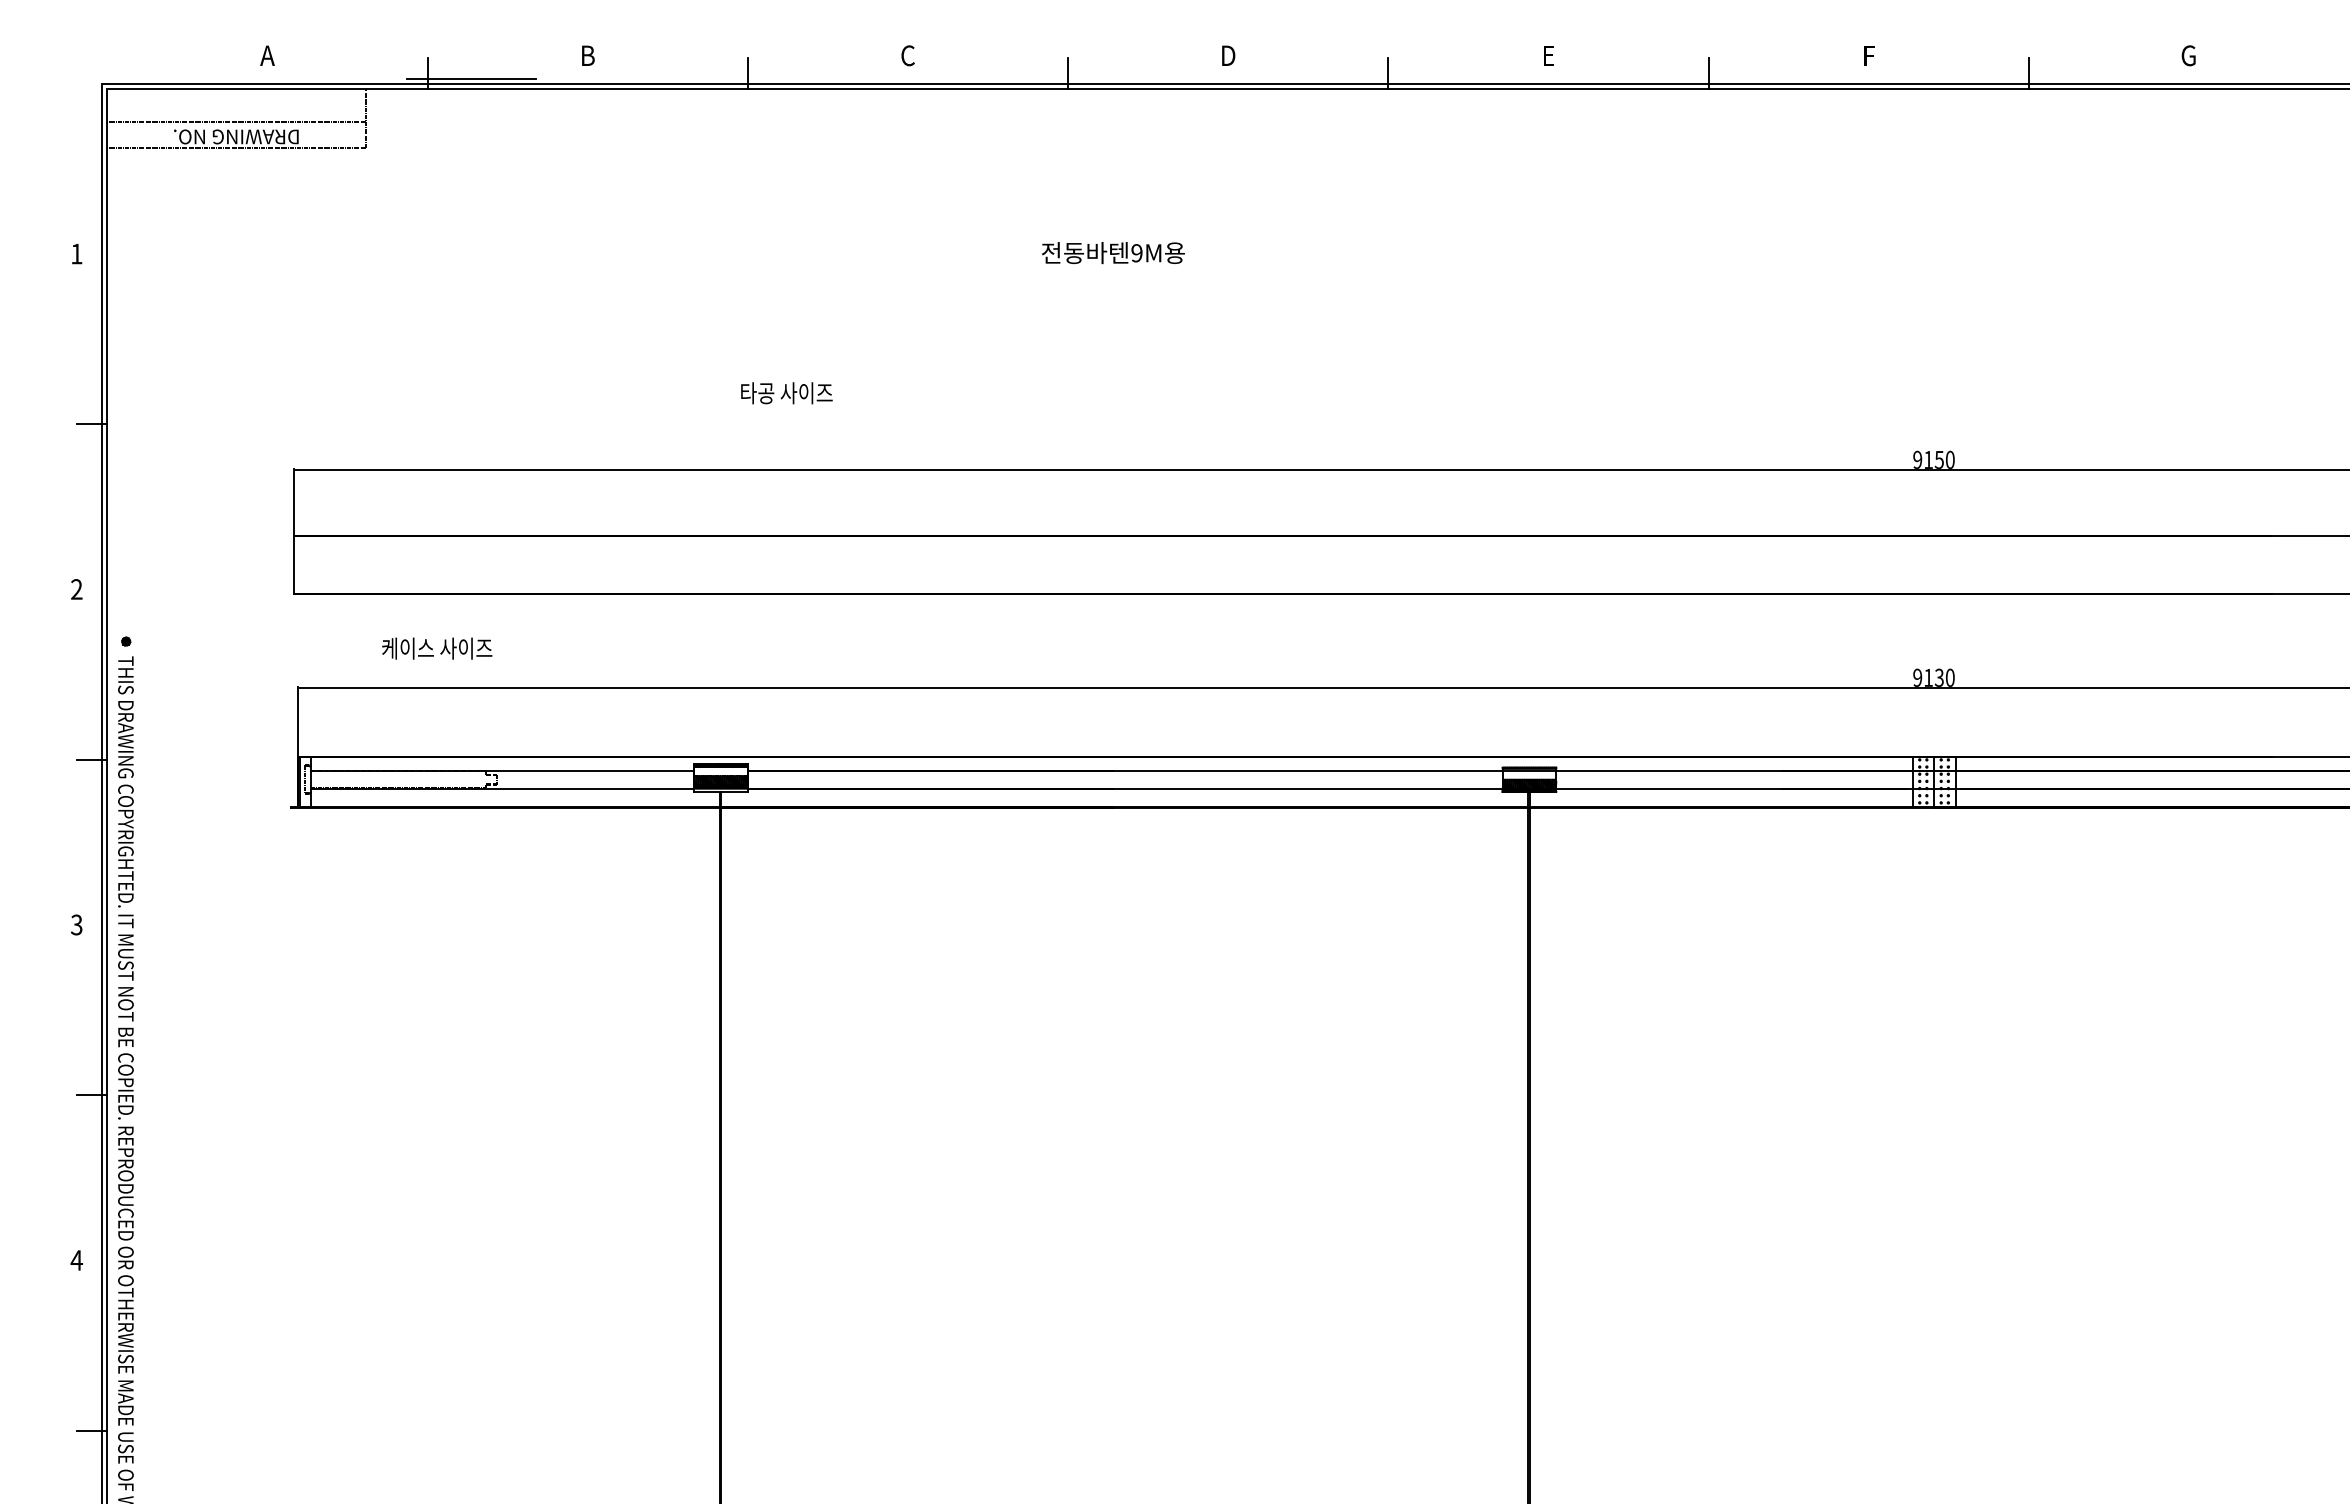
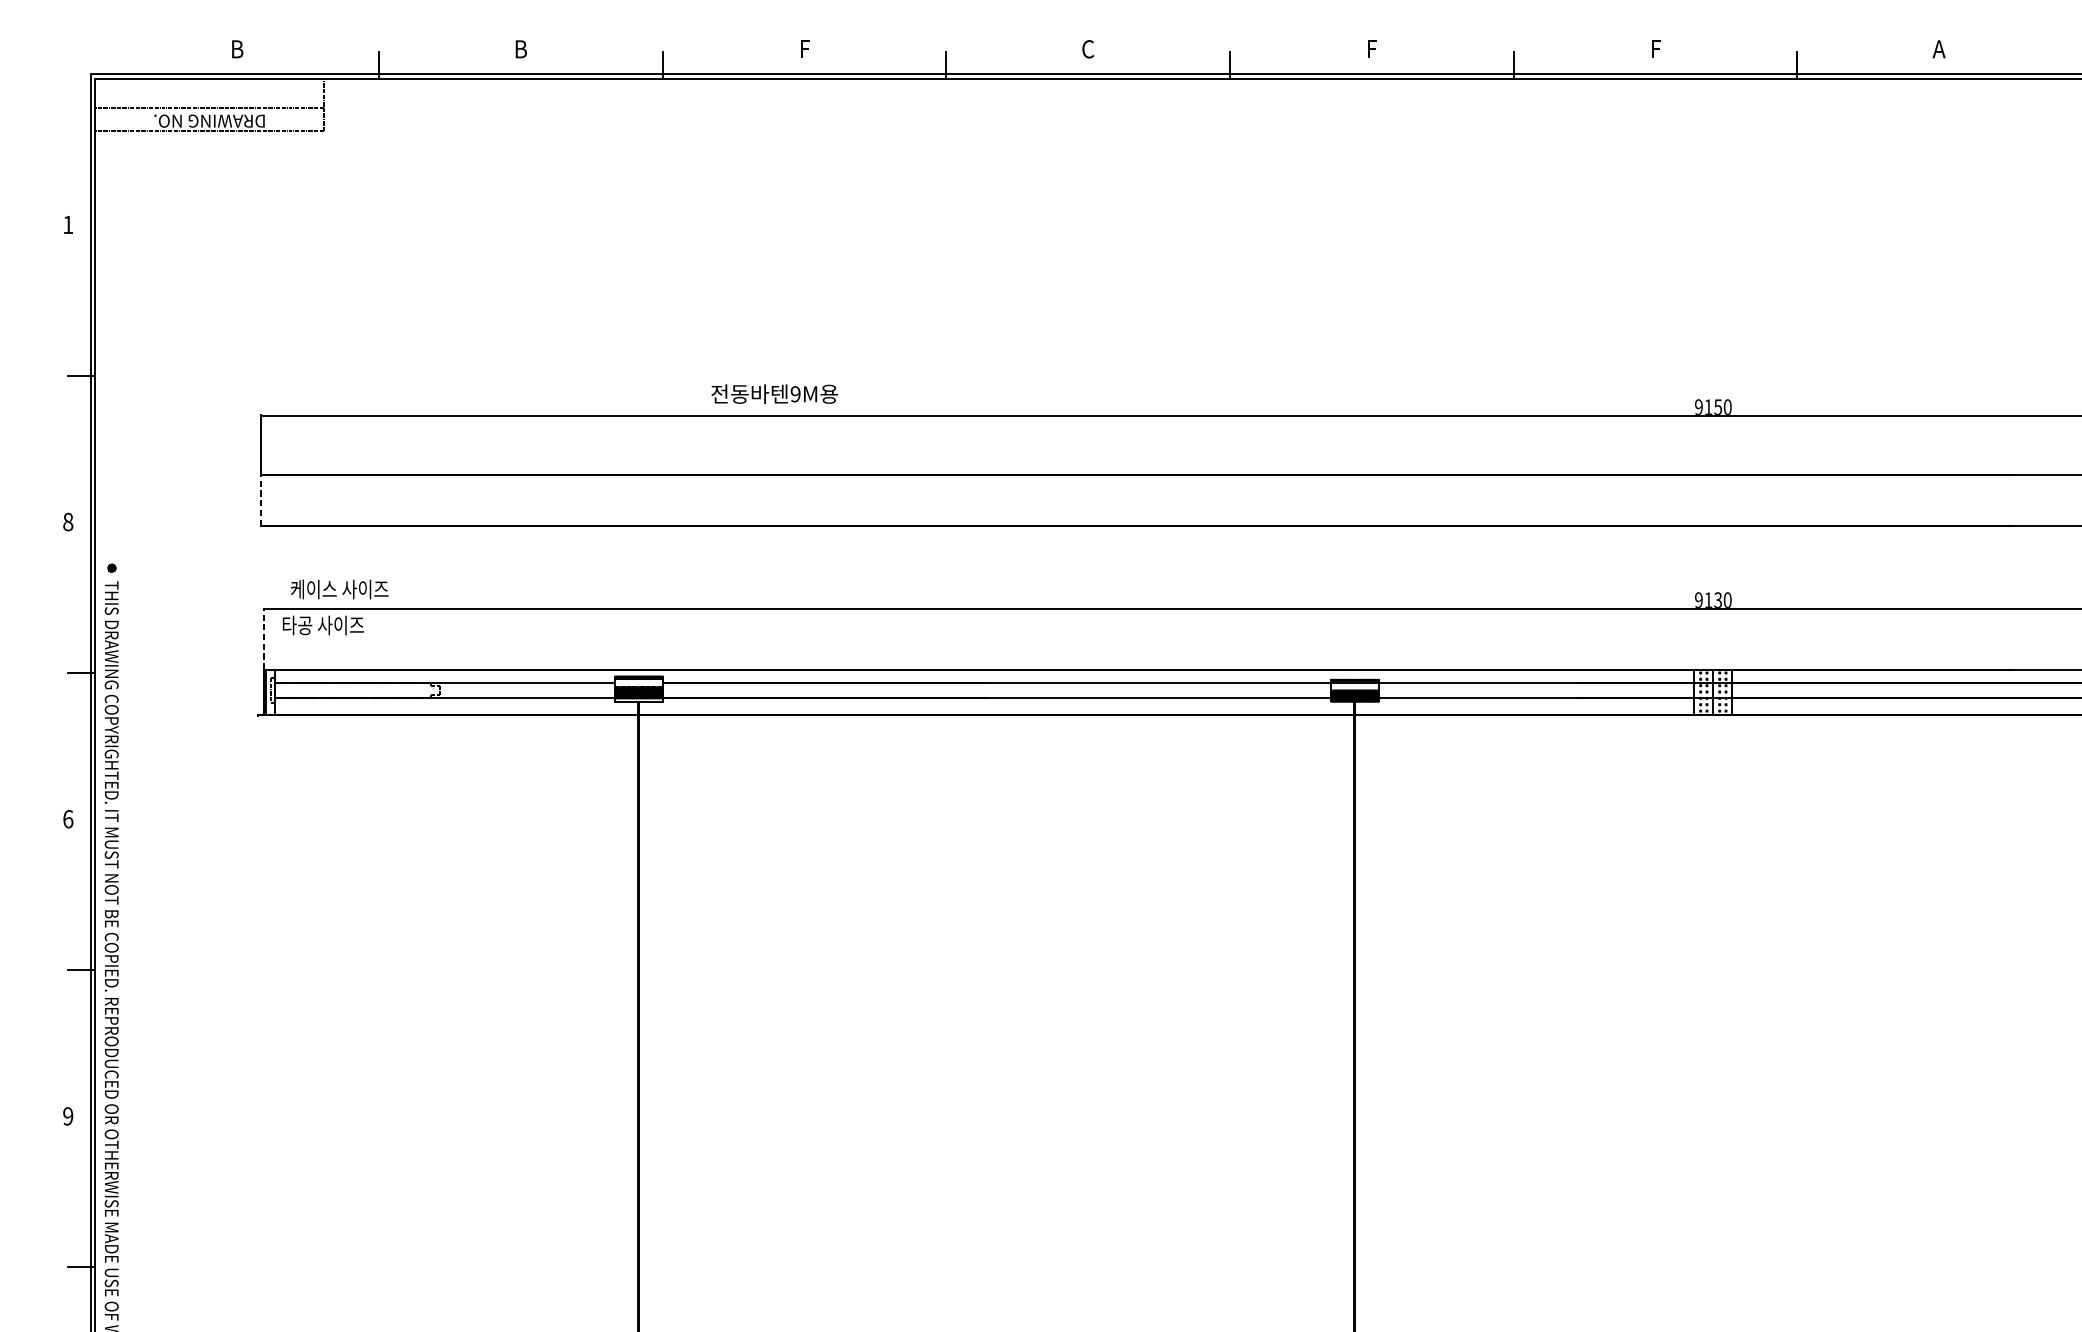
text: (267, 55) -> (237, 49), A -> B
text: (907, 55) -> (804, 49), C -> F
text: (1228, 55) -> (1088, 49), D -> C
text: (1550, 55) -> (1373, 49), E -> F
text: (2188, 55) -> (1938, 49), G -> A
line: (471, 78) -> (417, 69), removed
text: (1113, 253) -> (774, 394), moved
text: (786, 393) -> (323, 625), moved
line: (294, 565) -> (261, 500), solid -> dashed
text: (76, 589) -> (67, 522), 2 -> 8
text: (437, 648) -> (339, 589), moved
line: (298, 720) -> (264, 638), solid -> dashed
text: (76, 924) -> (67, 818), 3 -> 6
text: (76, 1260) -> (67, 1116), 4 -> 9

